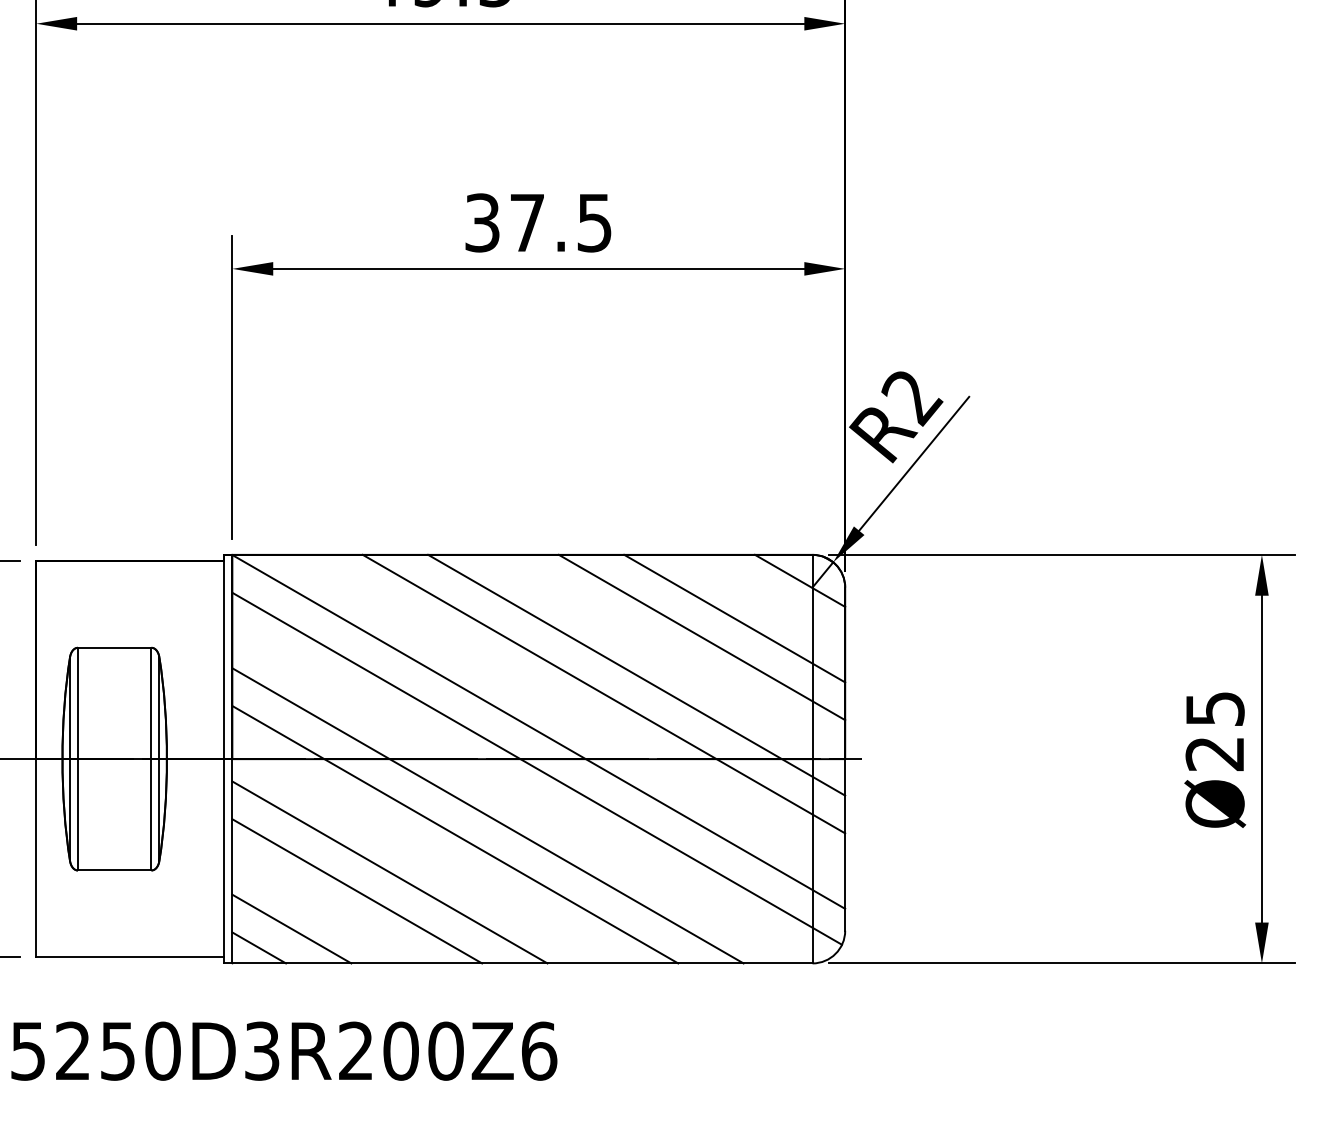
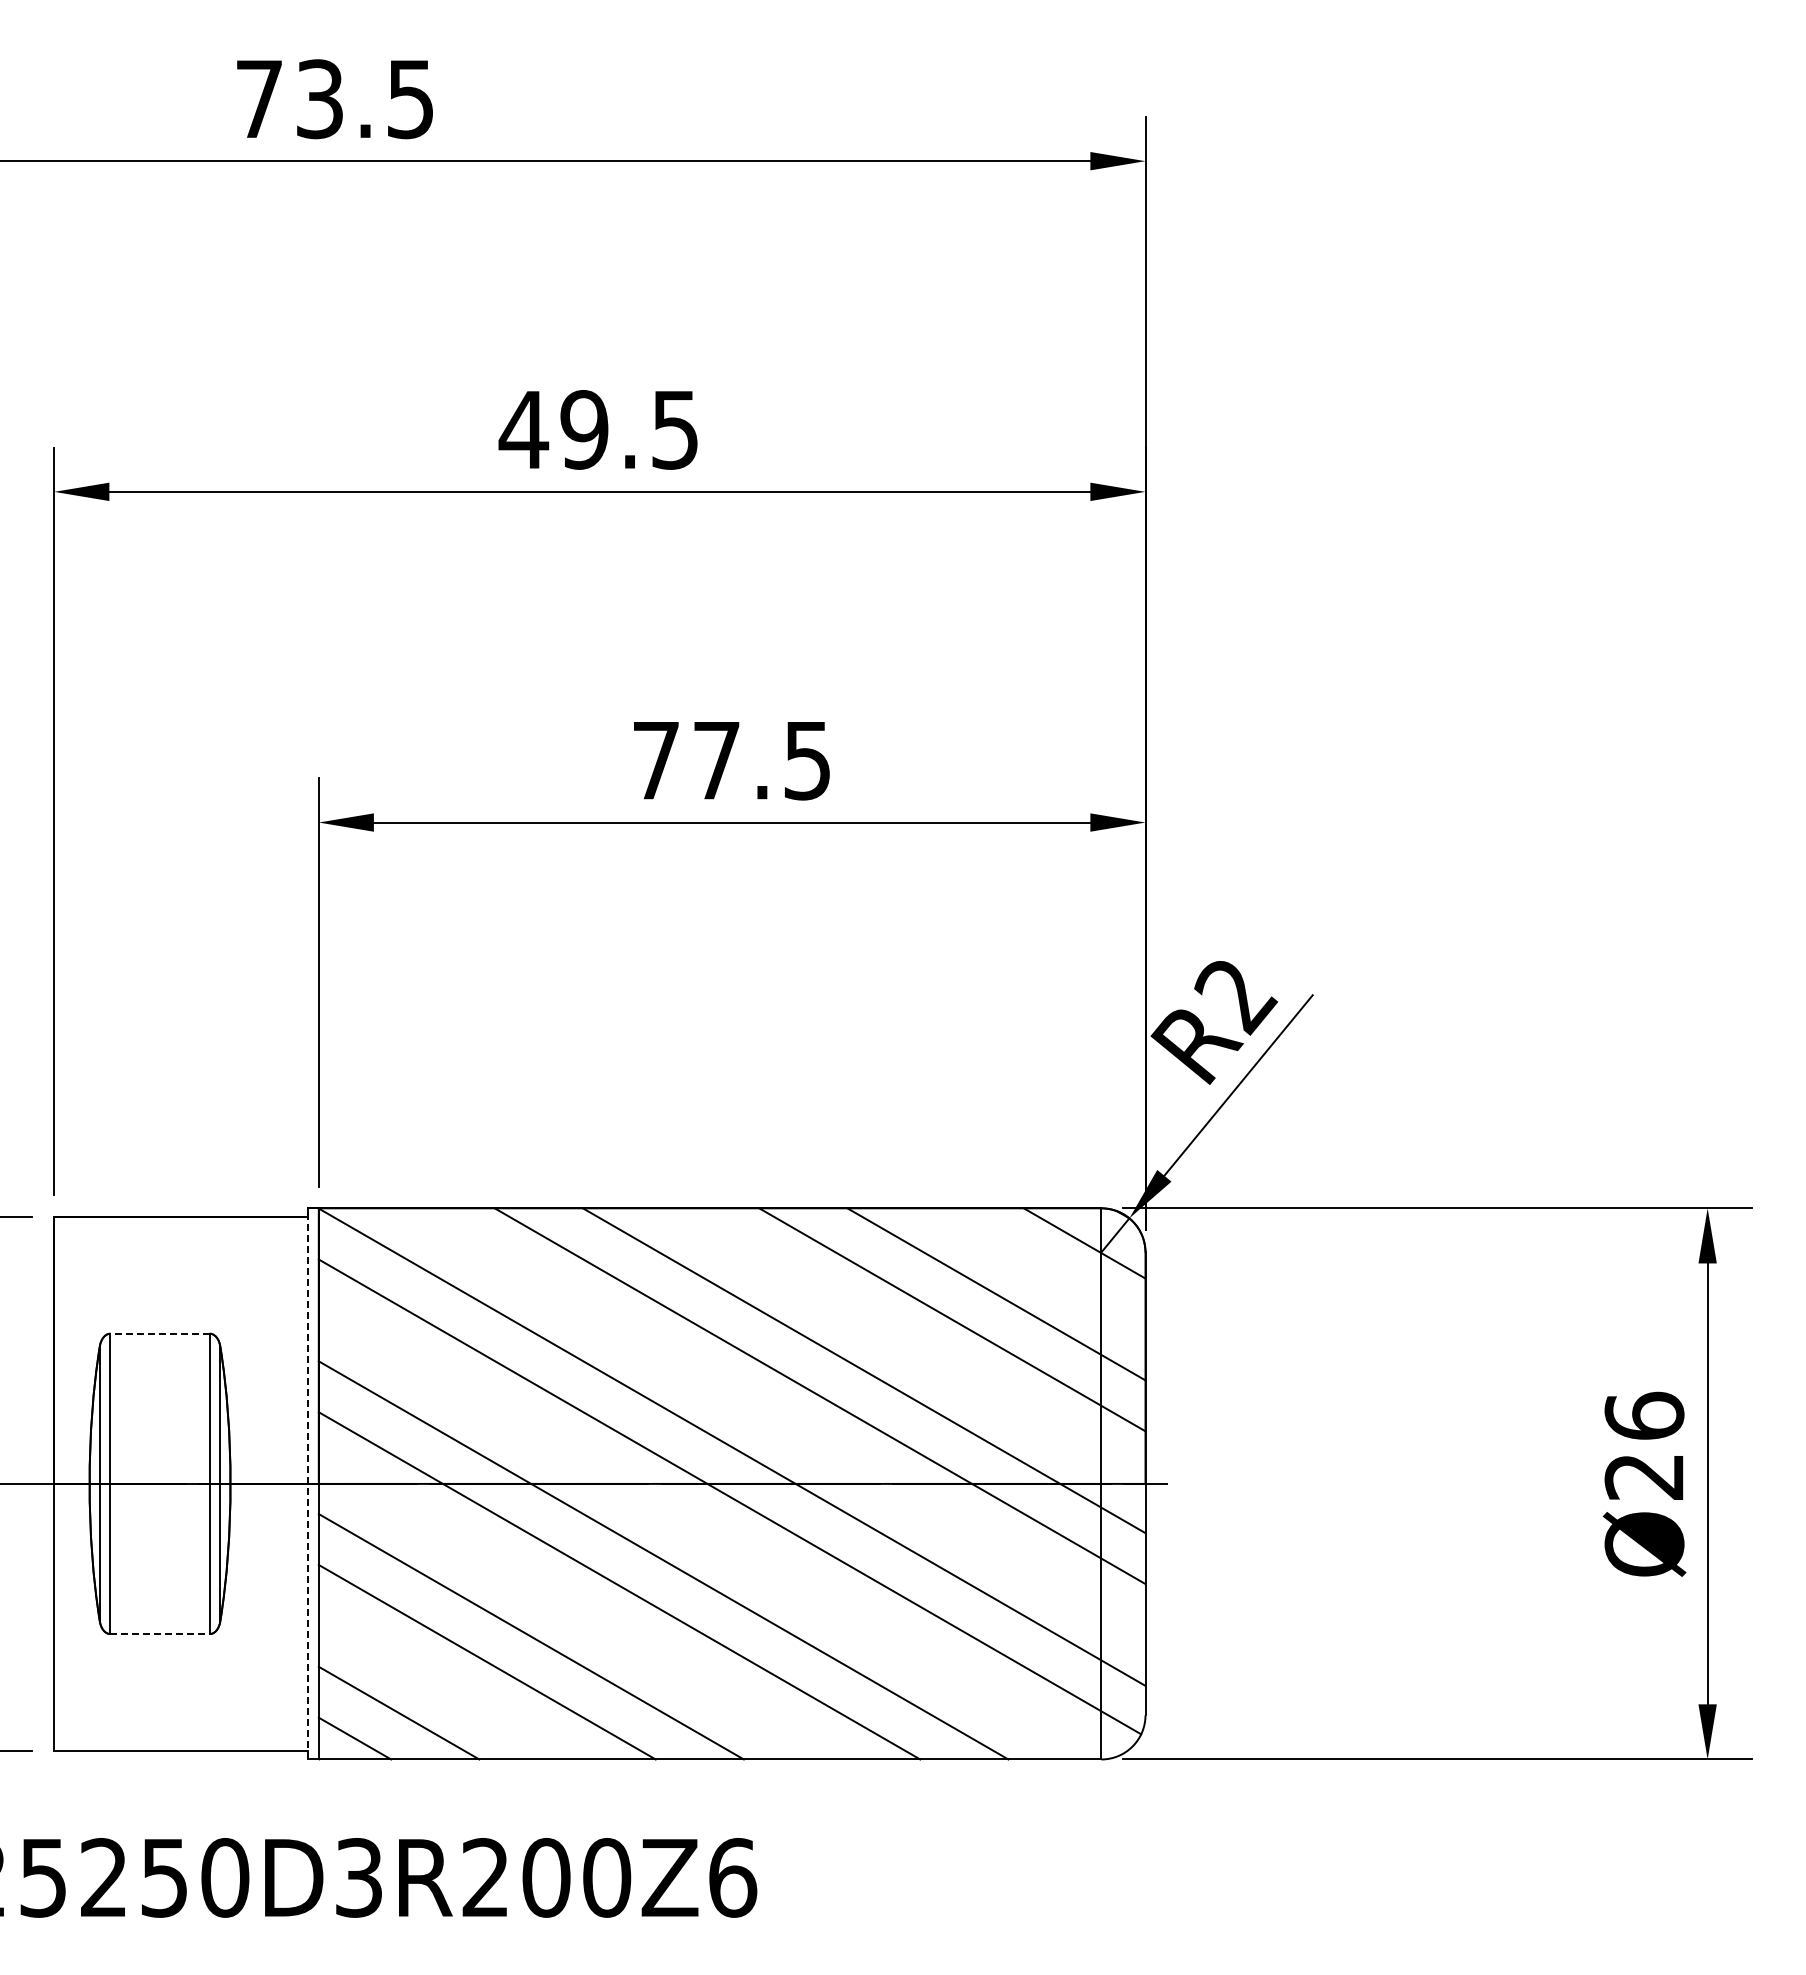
text: (482, 222) -> (656, 760), 37.5 -> 77.5
line: (115, 647) -> (160, 1333), solid -> dashed
text: (1215, 708) -> (1644, 1415), Ø25 -> Ø26
line: (223, 758) -> (307, 1483), solid -> dashed
line: (115, 870) -> (160, 1634), solid -> dashed

